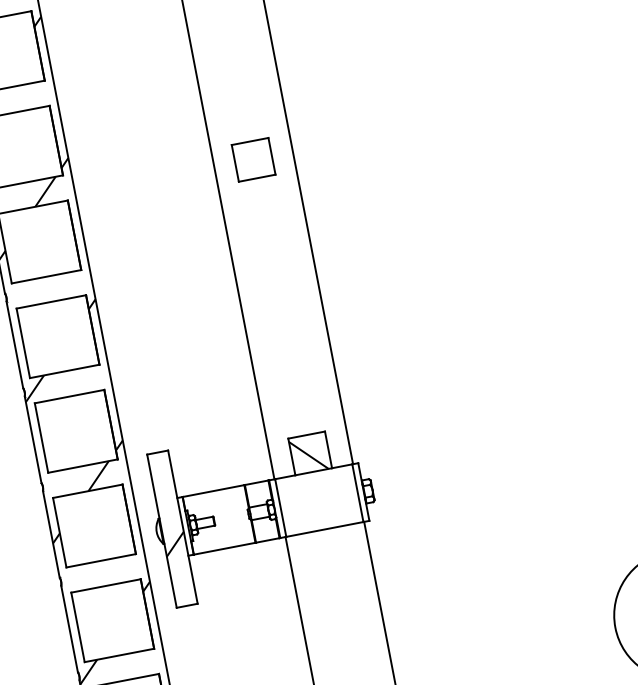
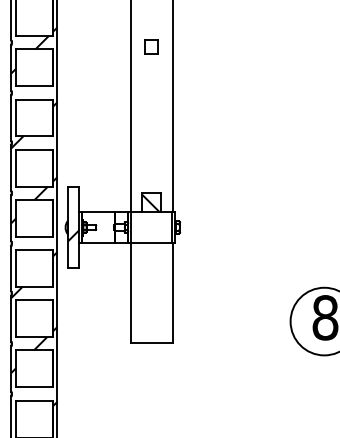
part: (253, 159) -> (151, 46), size x0.7

